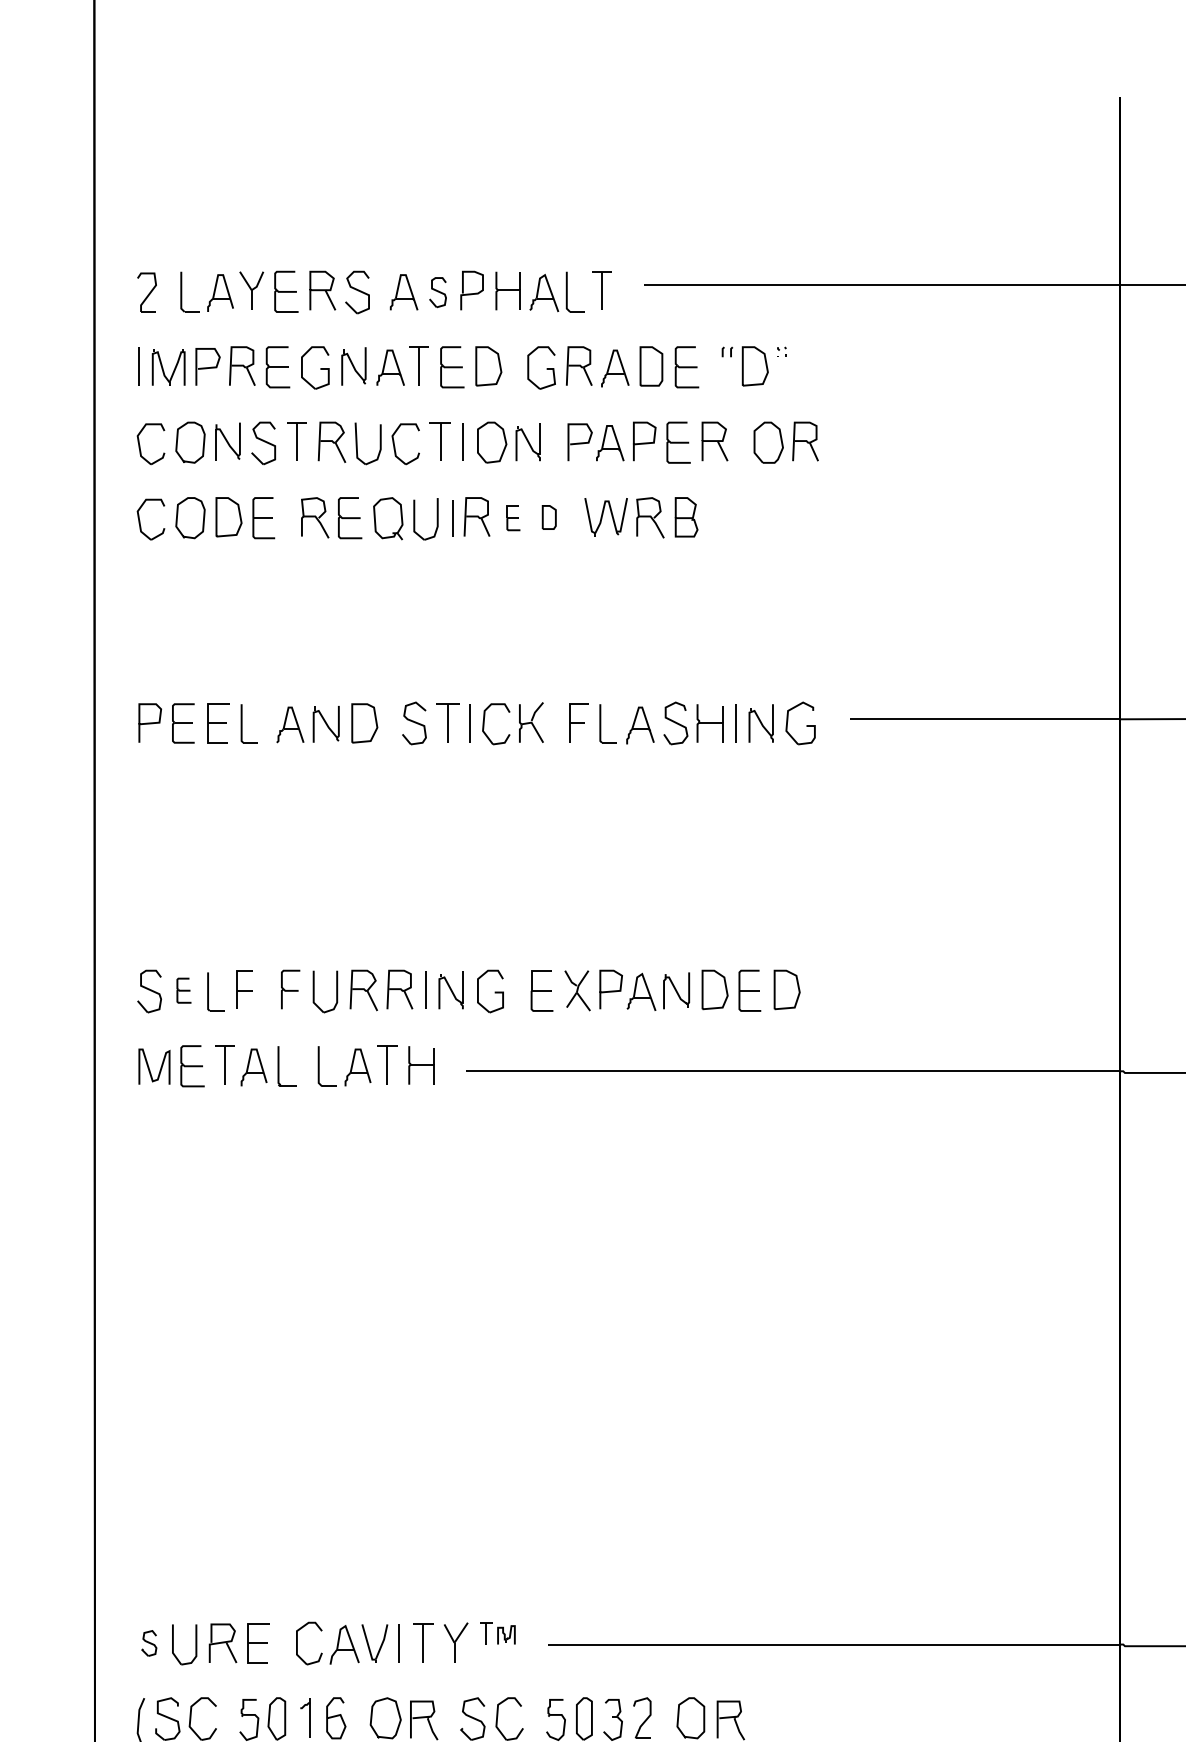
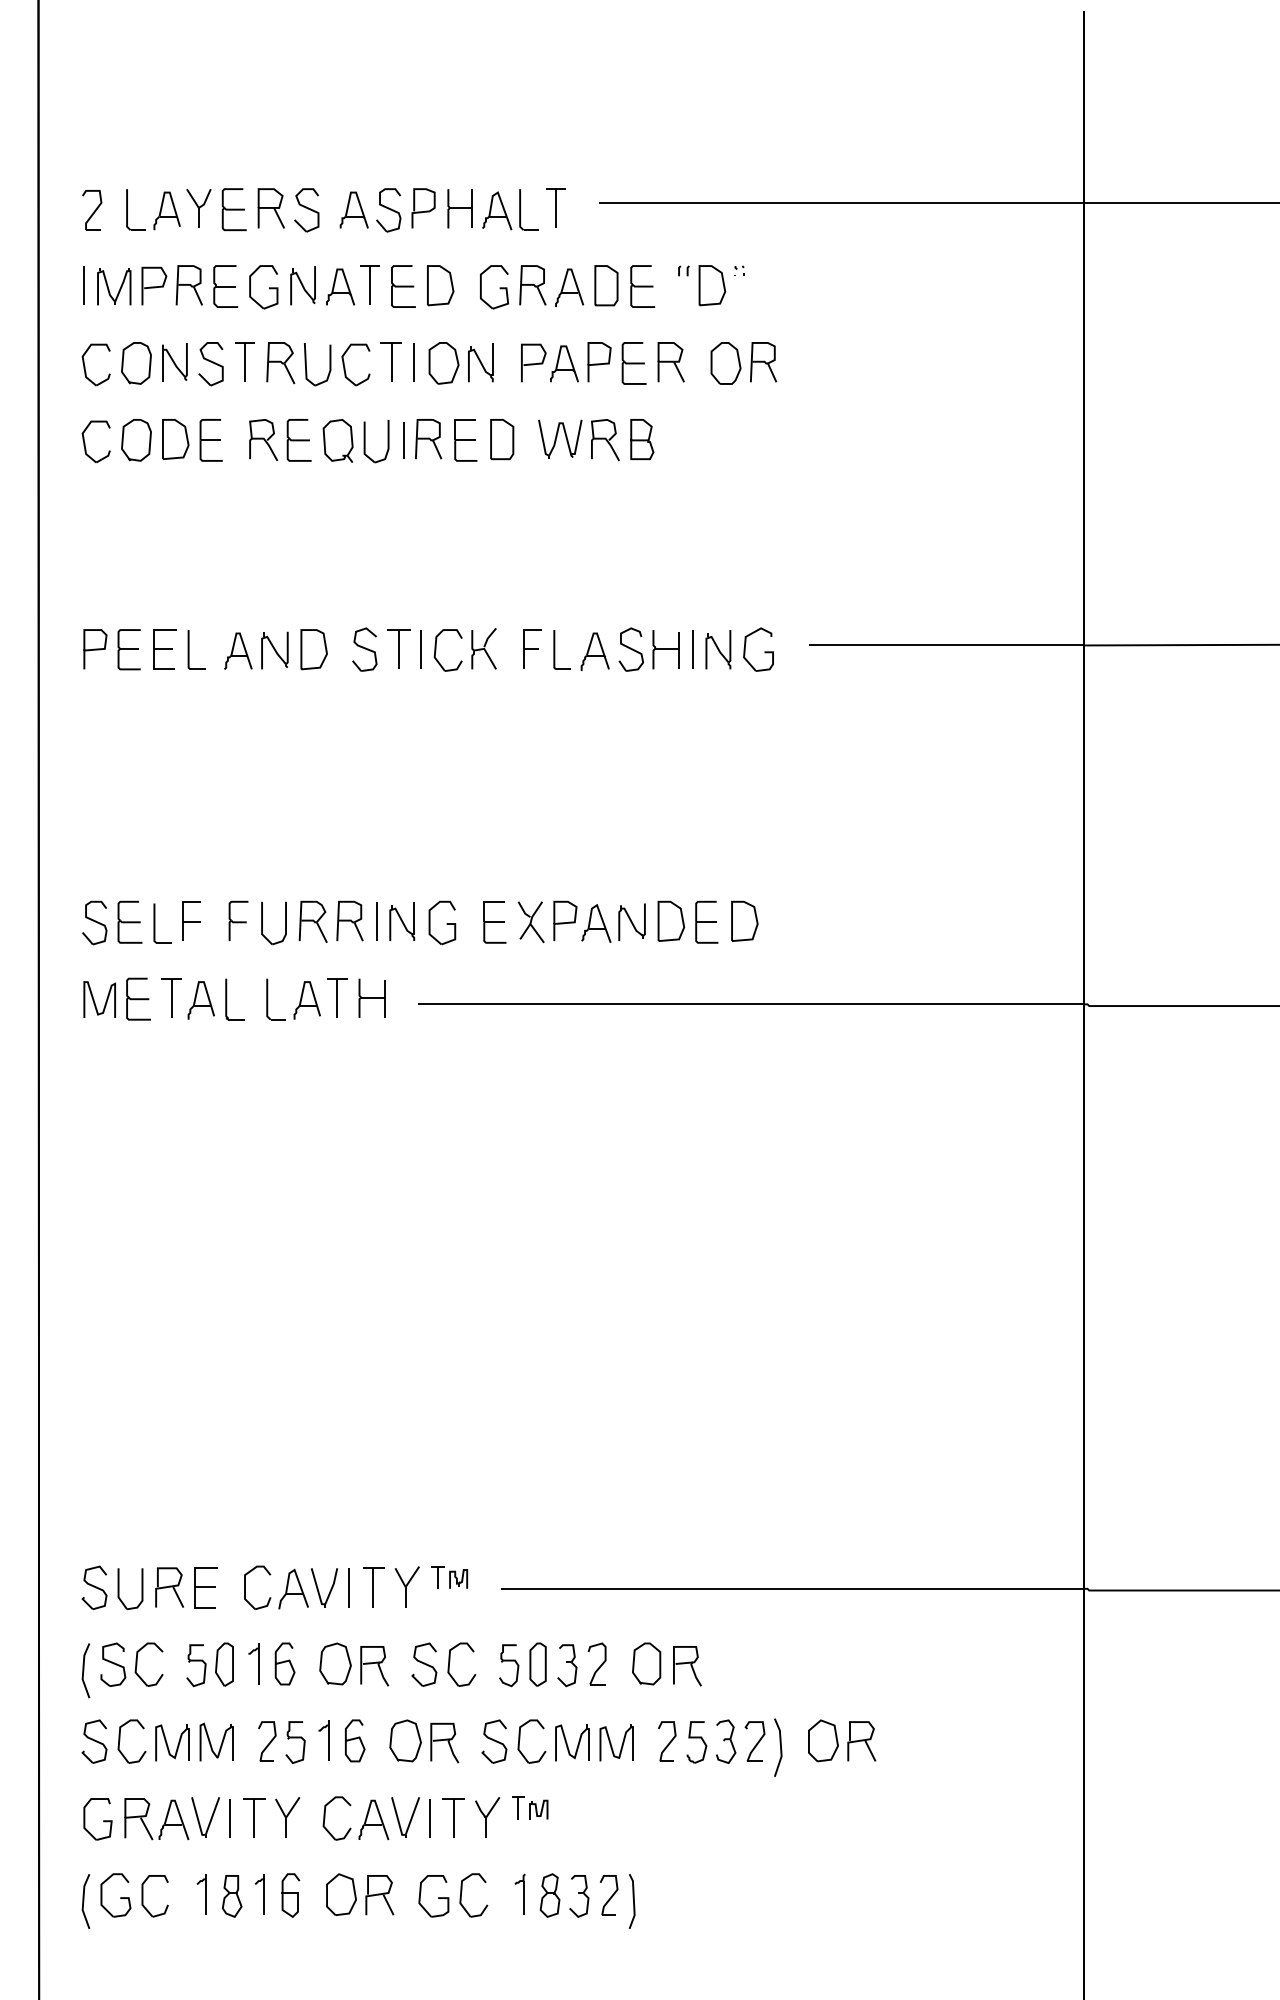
part: (437, 292) -> (388, 210), size x1.43
part: (549, 517) -> (502, 439), size x1.67
part: (513, 518) -> (465, 440), size x1.67
part: (183, 990) -> (129, 921), size x1.67
part: (149, 1643) -> (94, 1587), size x1.67

